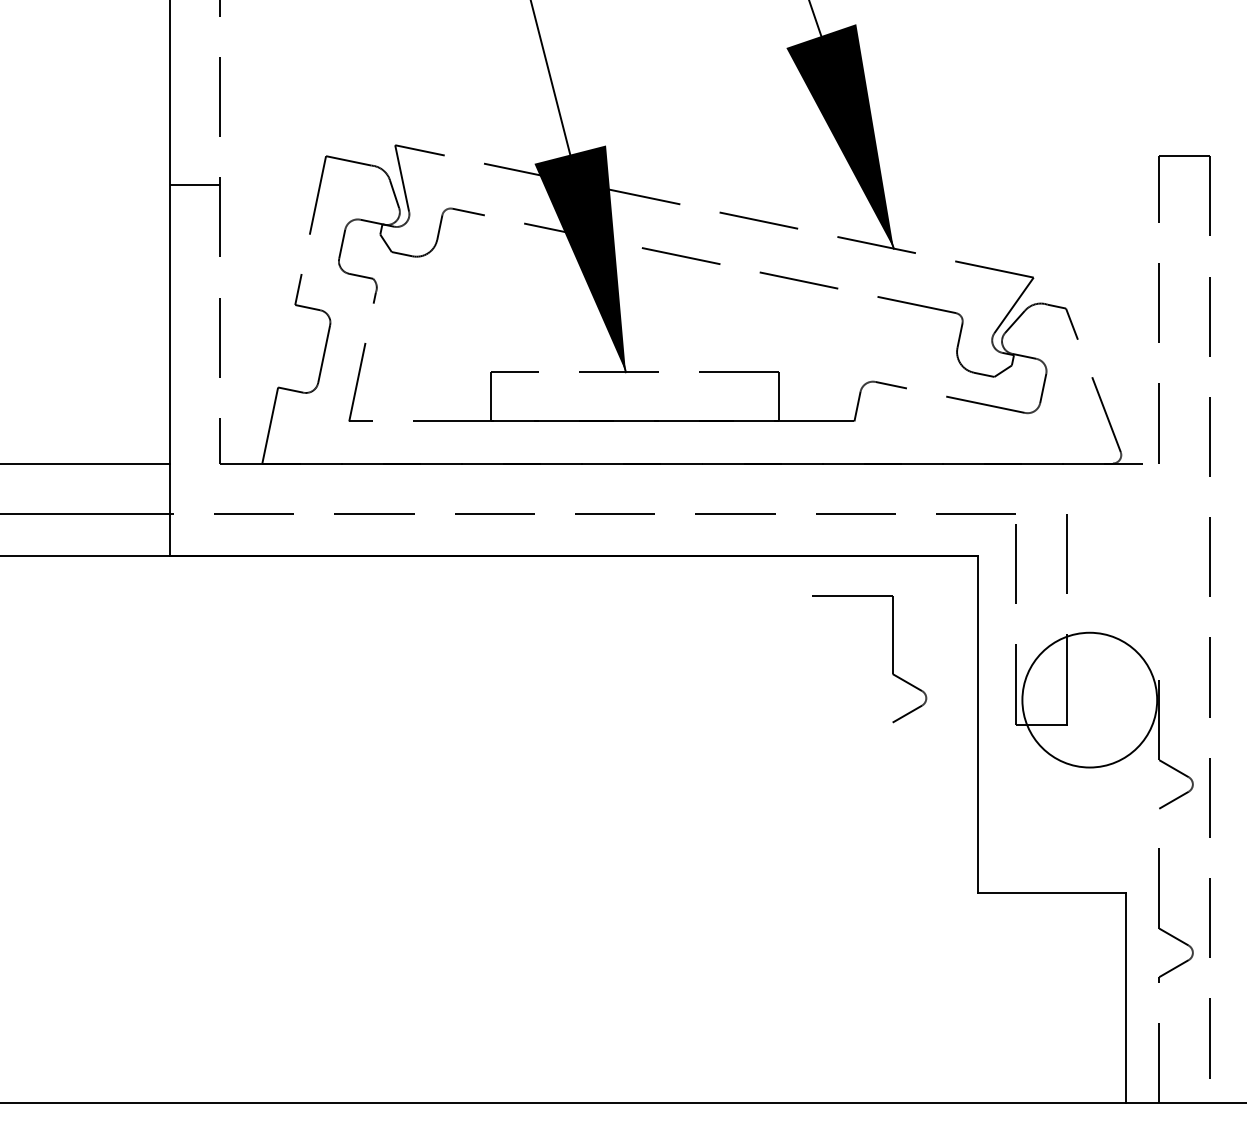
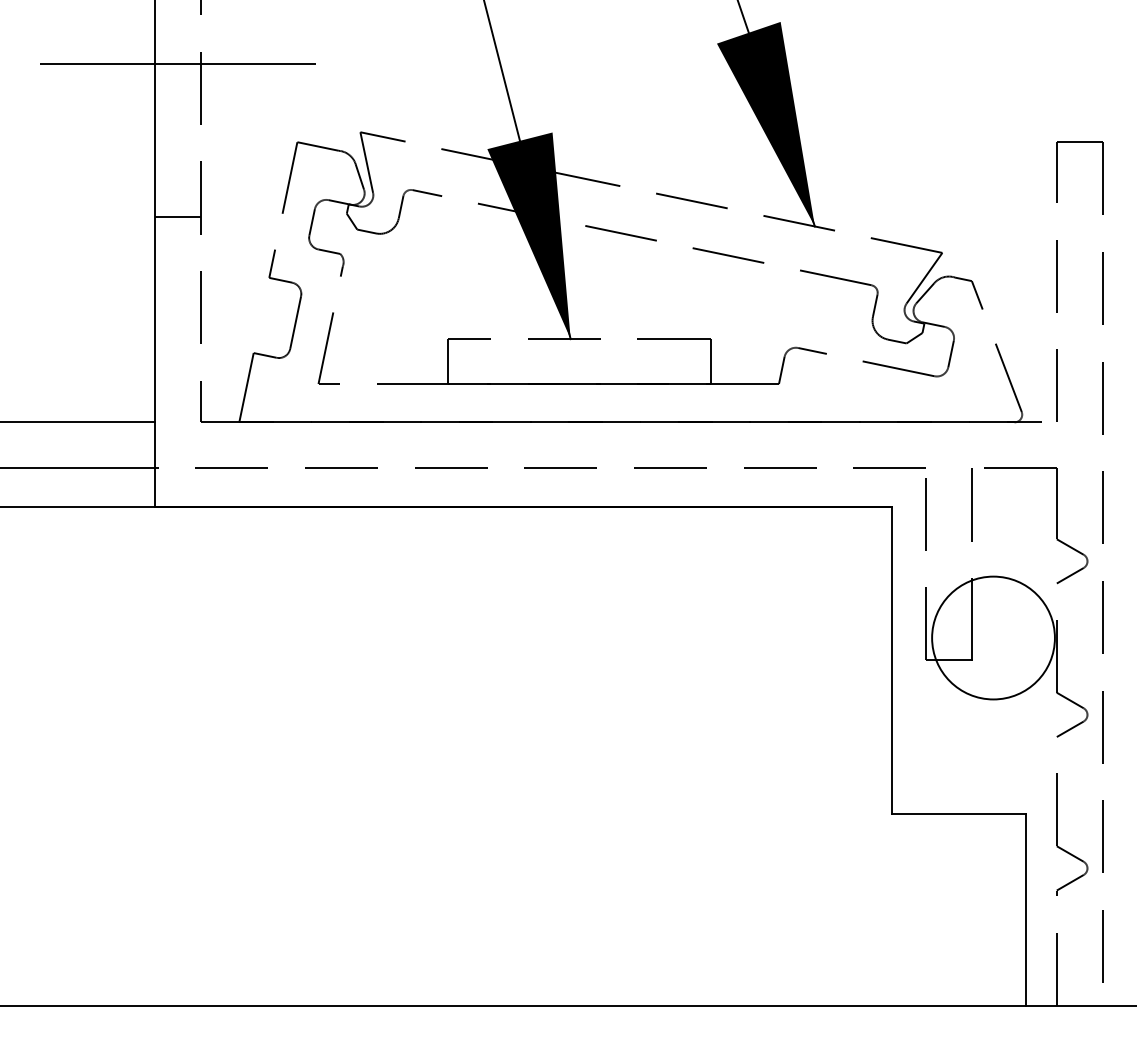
line: (194, 69) -> (177, 63), added
line: (194, 185) -> (177, 217), moved
part: (892, 658) -> (1056, 525), moved

